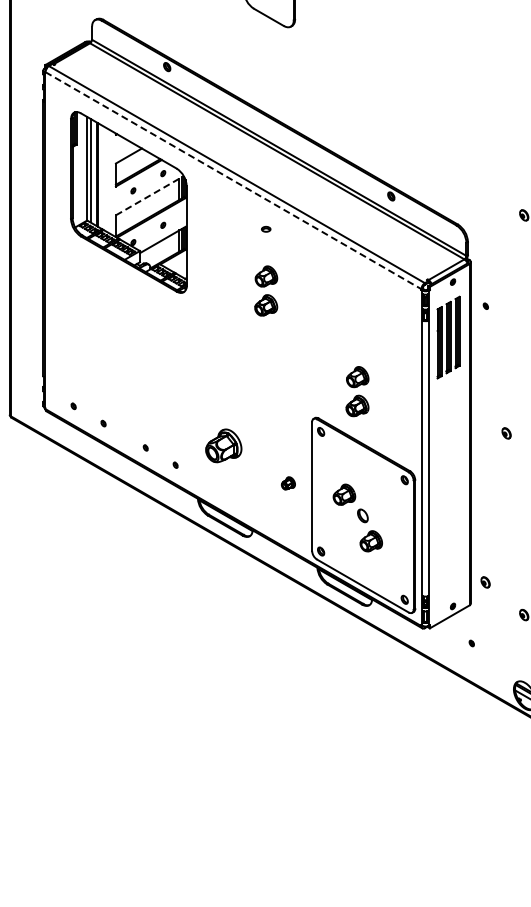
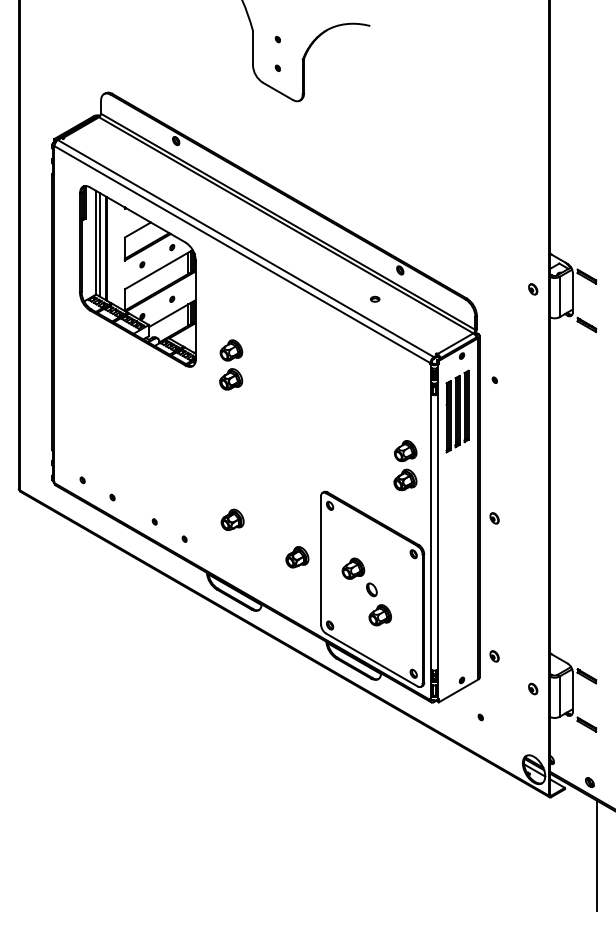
line: (233, 180) -> (242, 254), dashed -> solid
line: (150, 195) -> (159, 269), dashed -> solid
part: (266, 228) -> (375, 298), moved
part: (266, 290) -> (231, 364), moved
part: (357, 391) -> (405, 465), moved
part: (506, 433) -> (494, 518), moved
part: (223, 445) -> (232, 519), size x0.62
part: (288, 483) -> (297, 557), size x1.67

